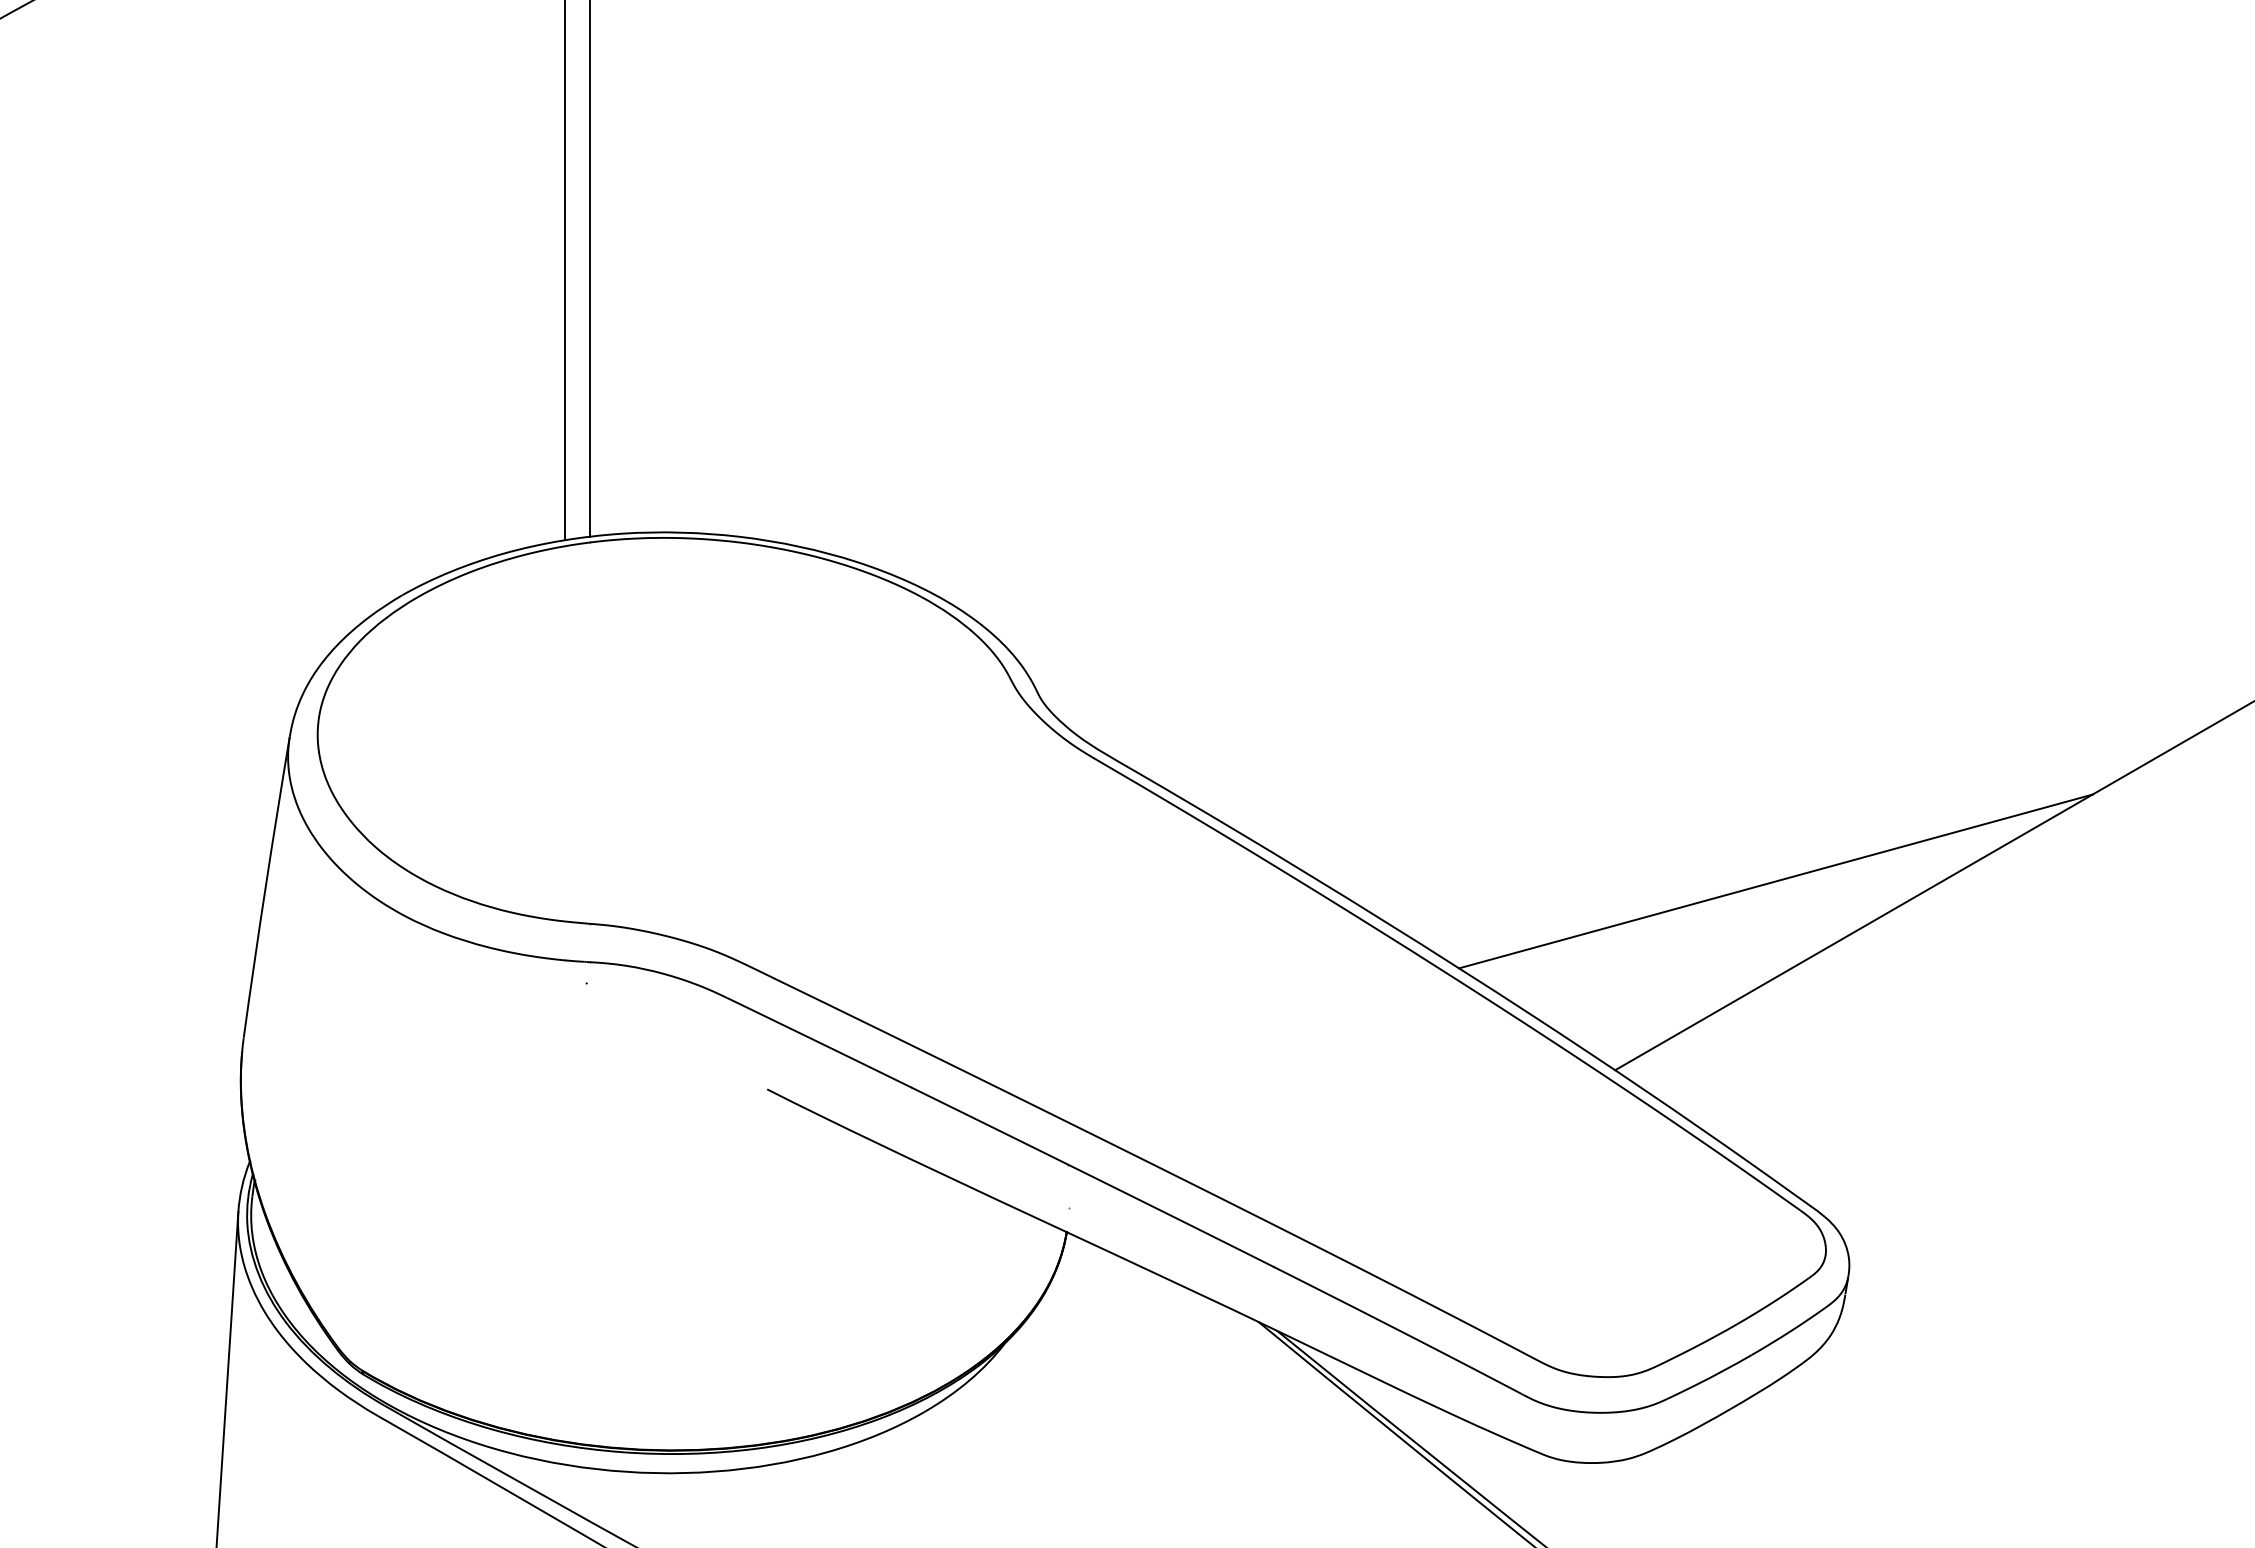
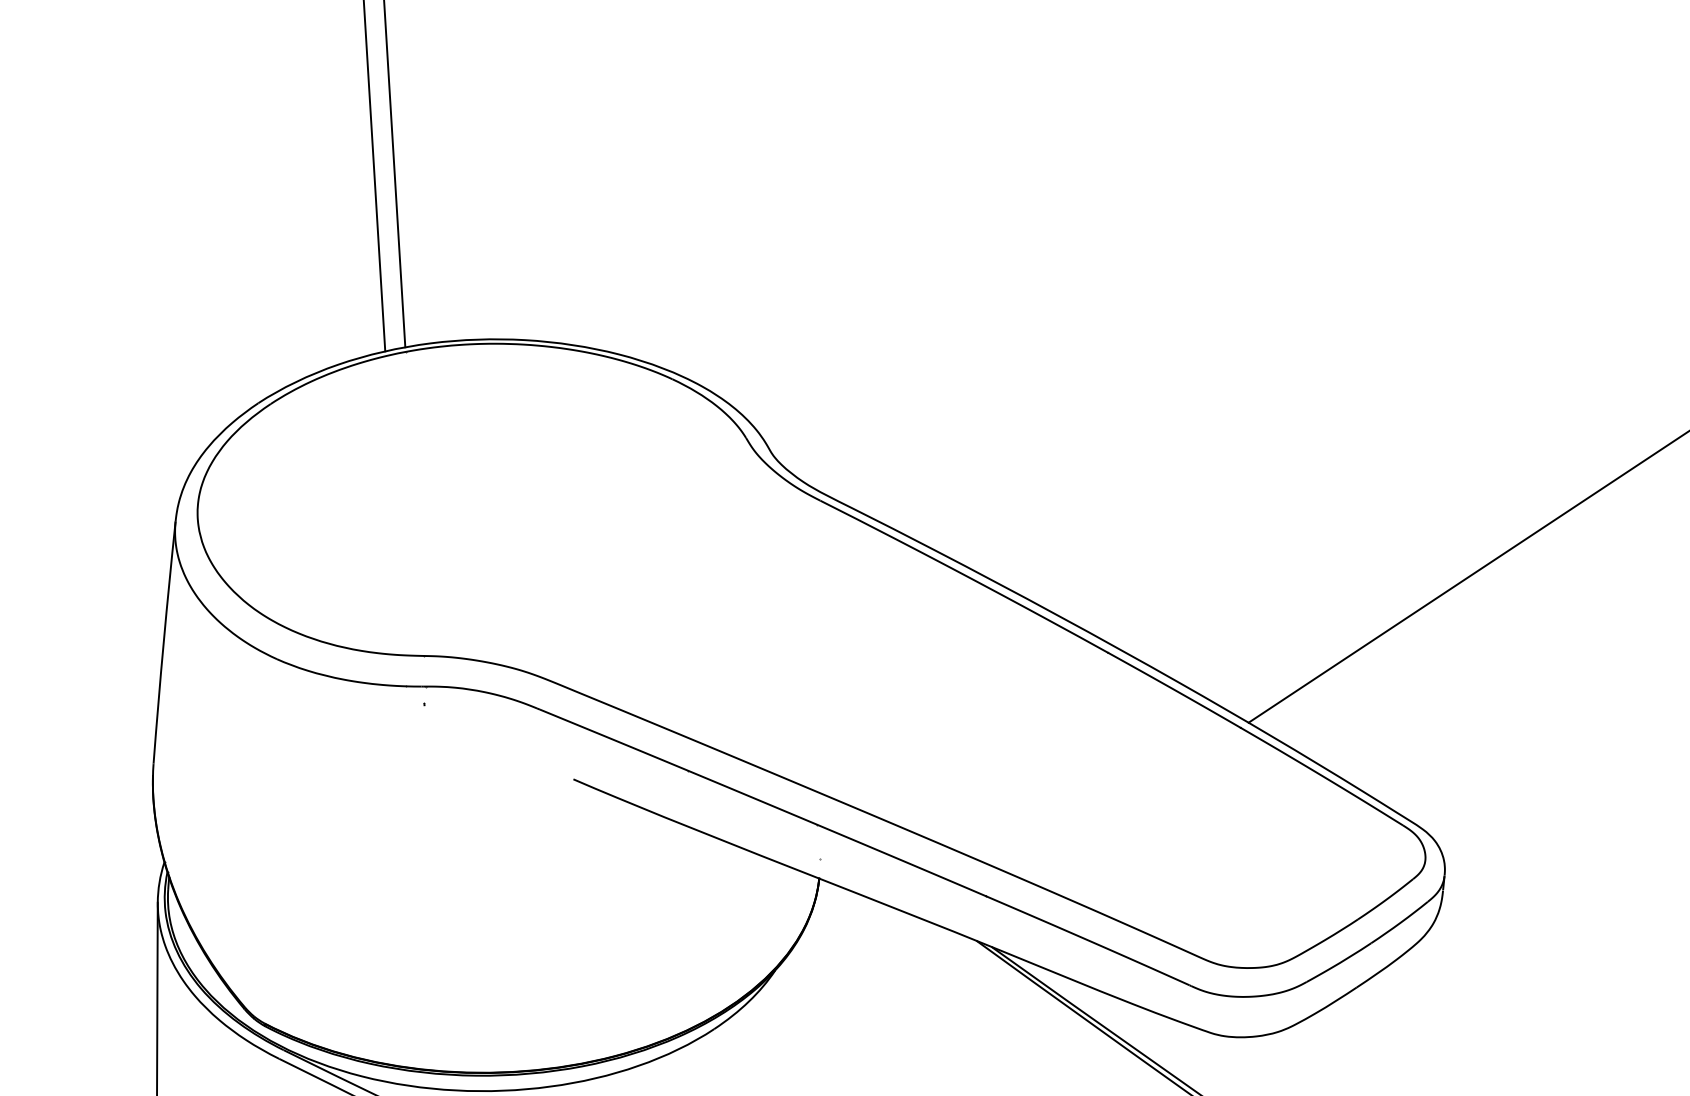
line: (1775, 881) -> (1367, 564), removed

